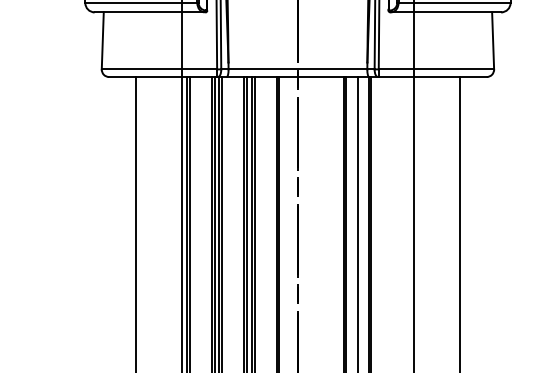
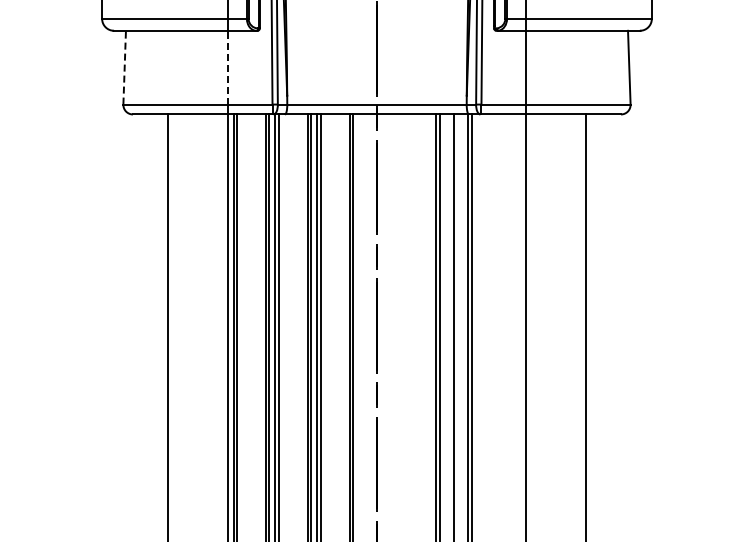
line: (102, 40) -> (124, 67), solid -> dashed
line: (182, 40) -> (227, 67), solid -> dashed

